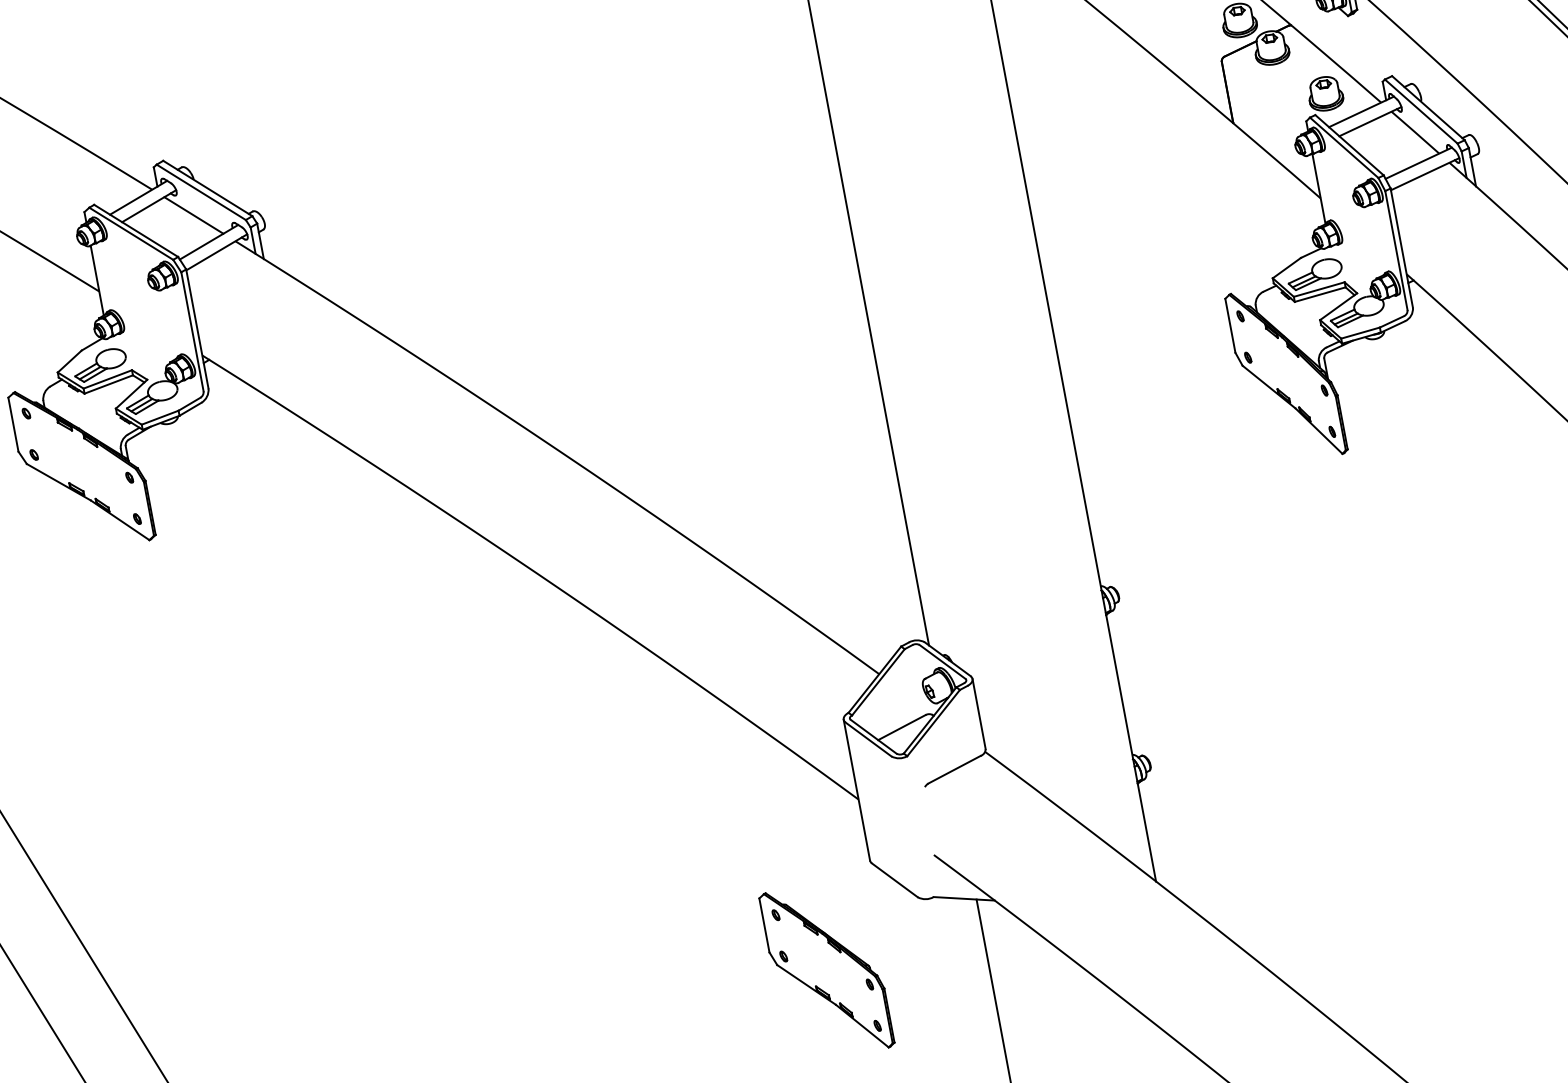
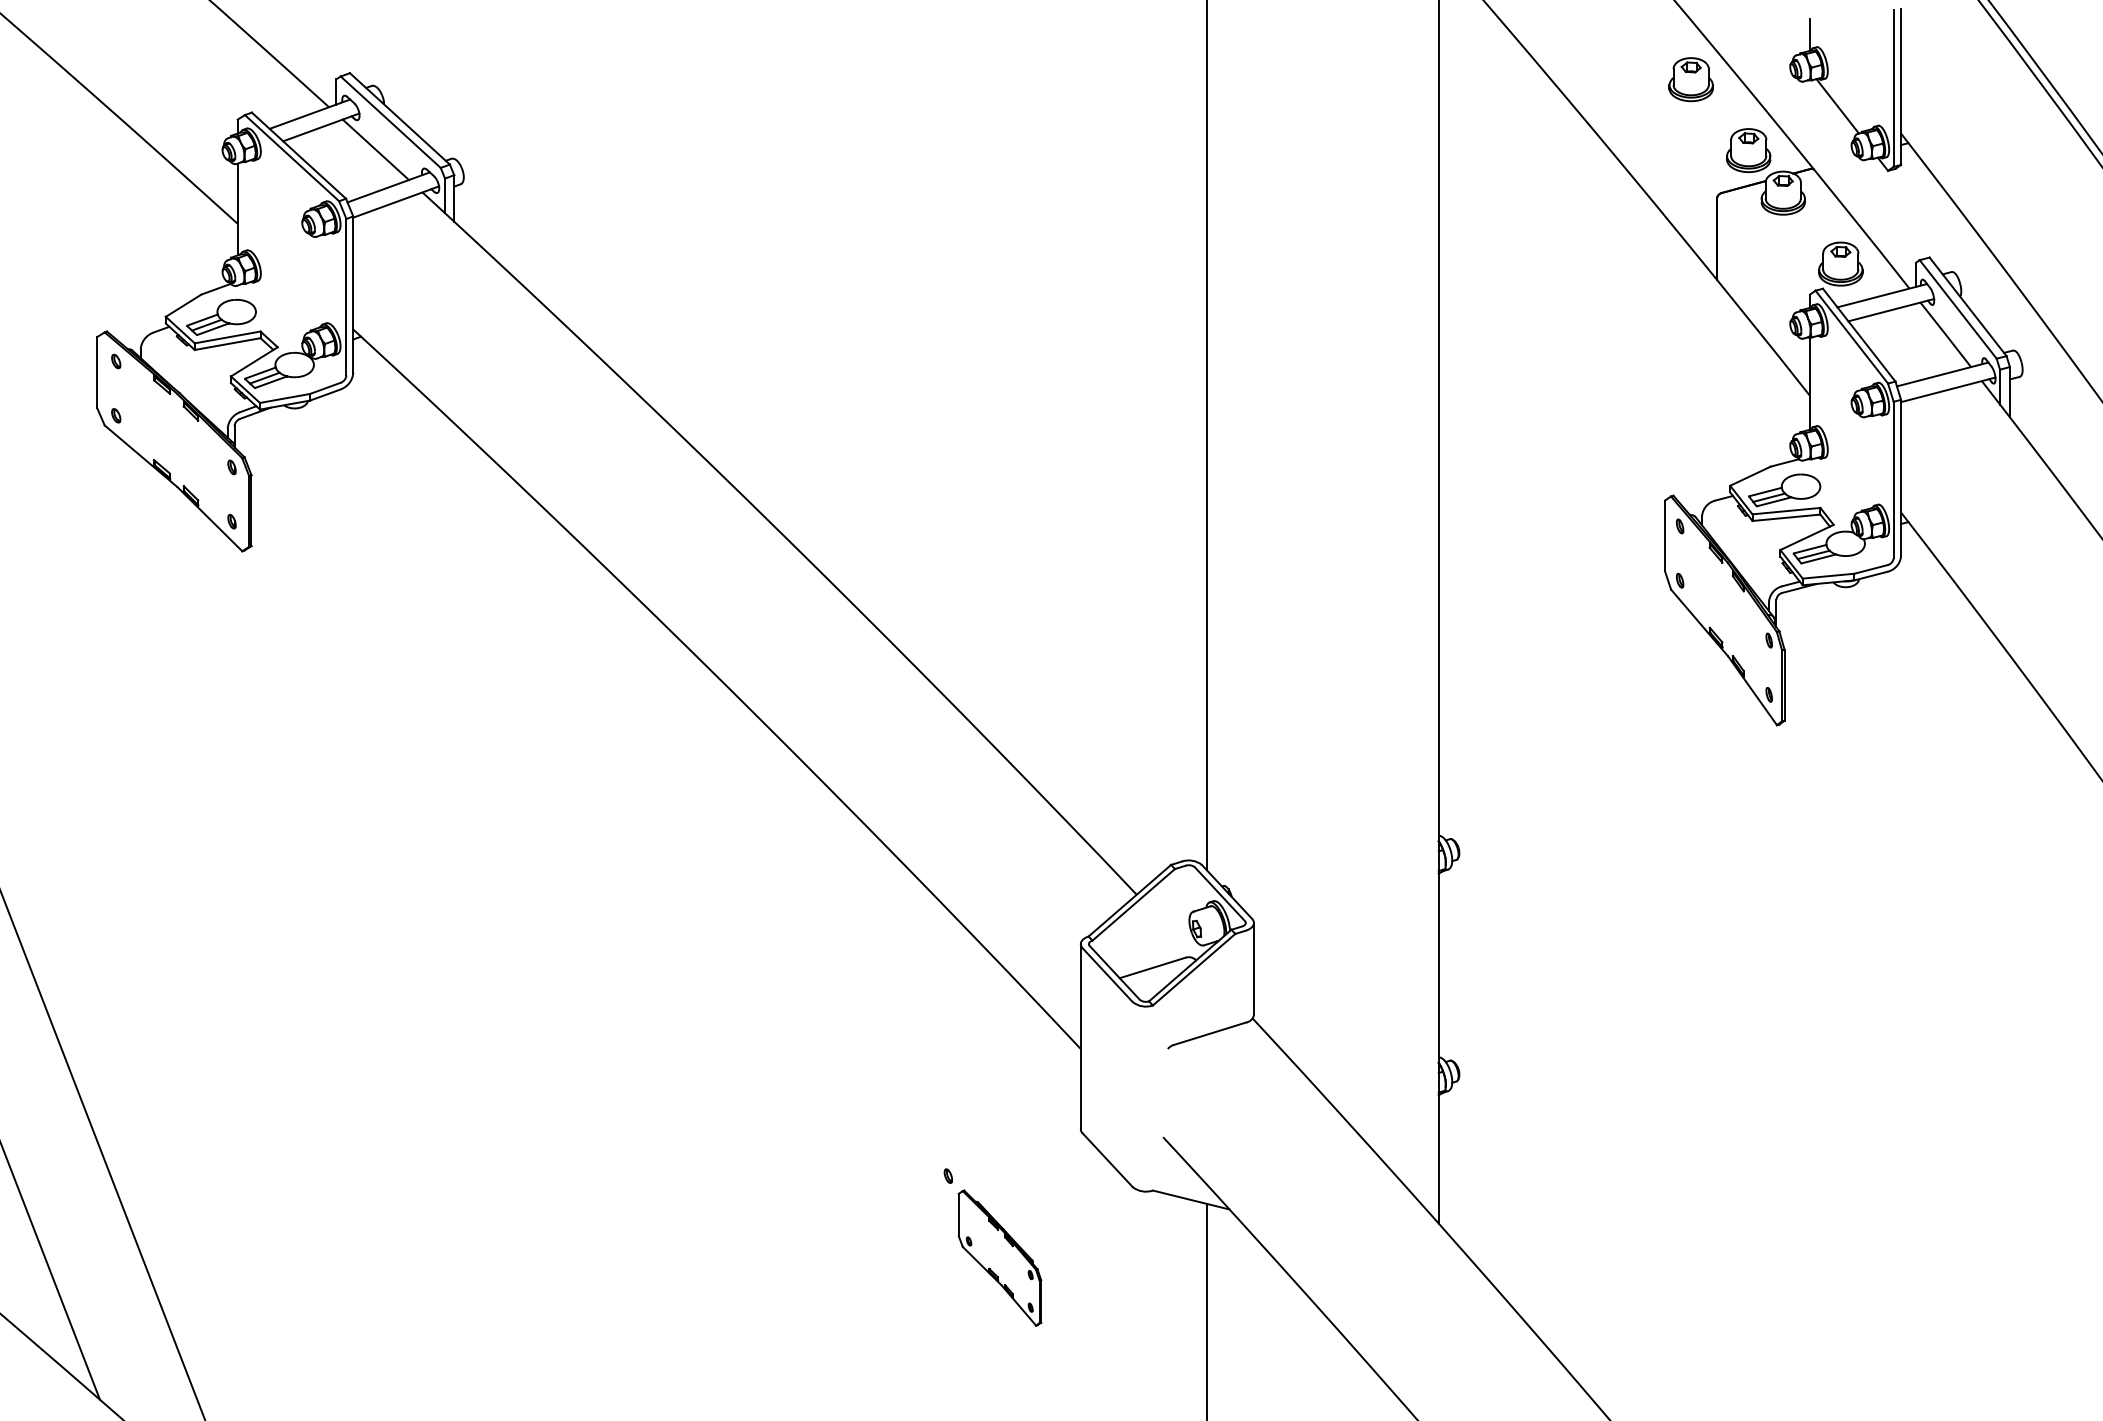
part: (826, 969) -> (999, 1257), size x0.6

